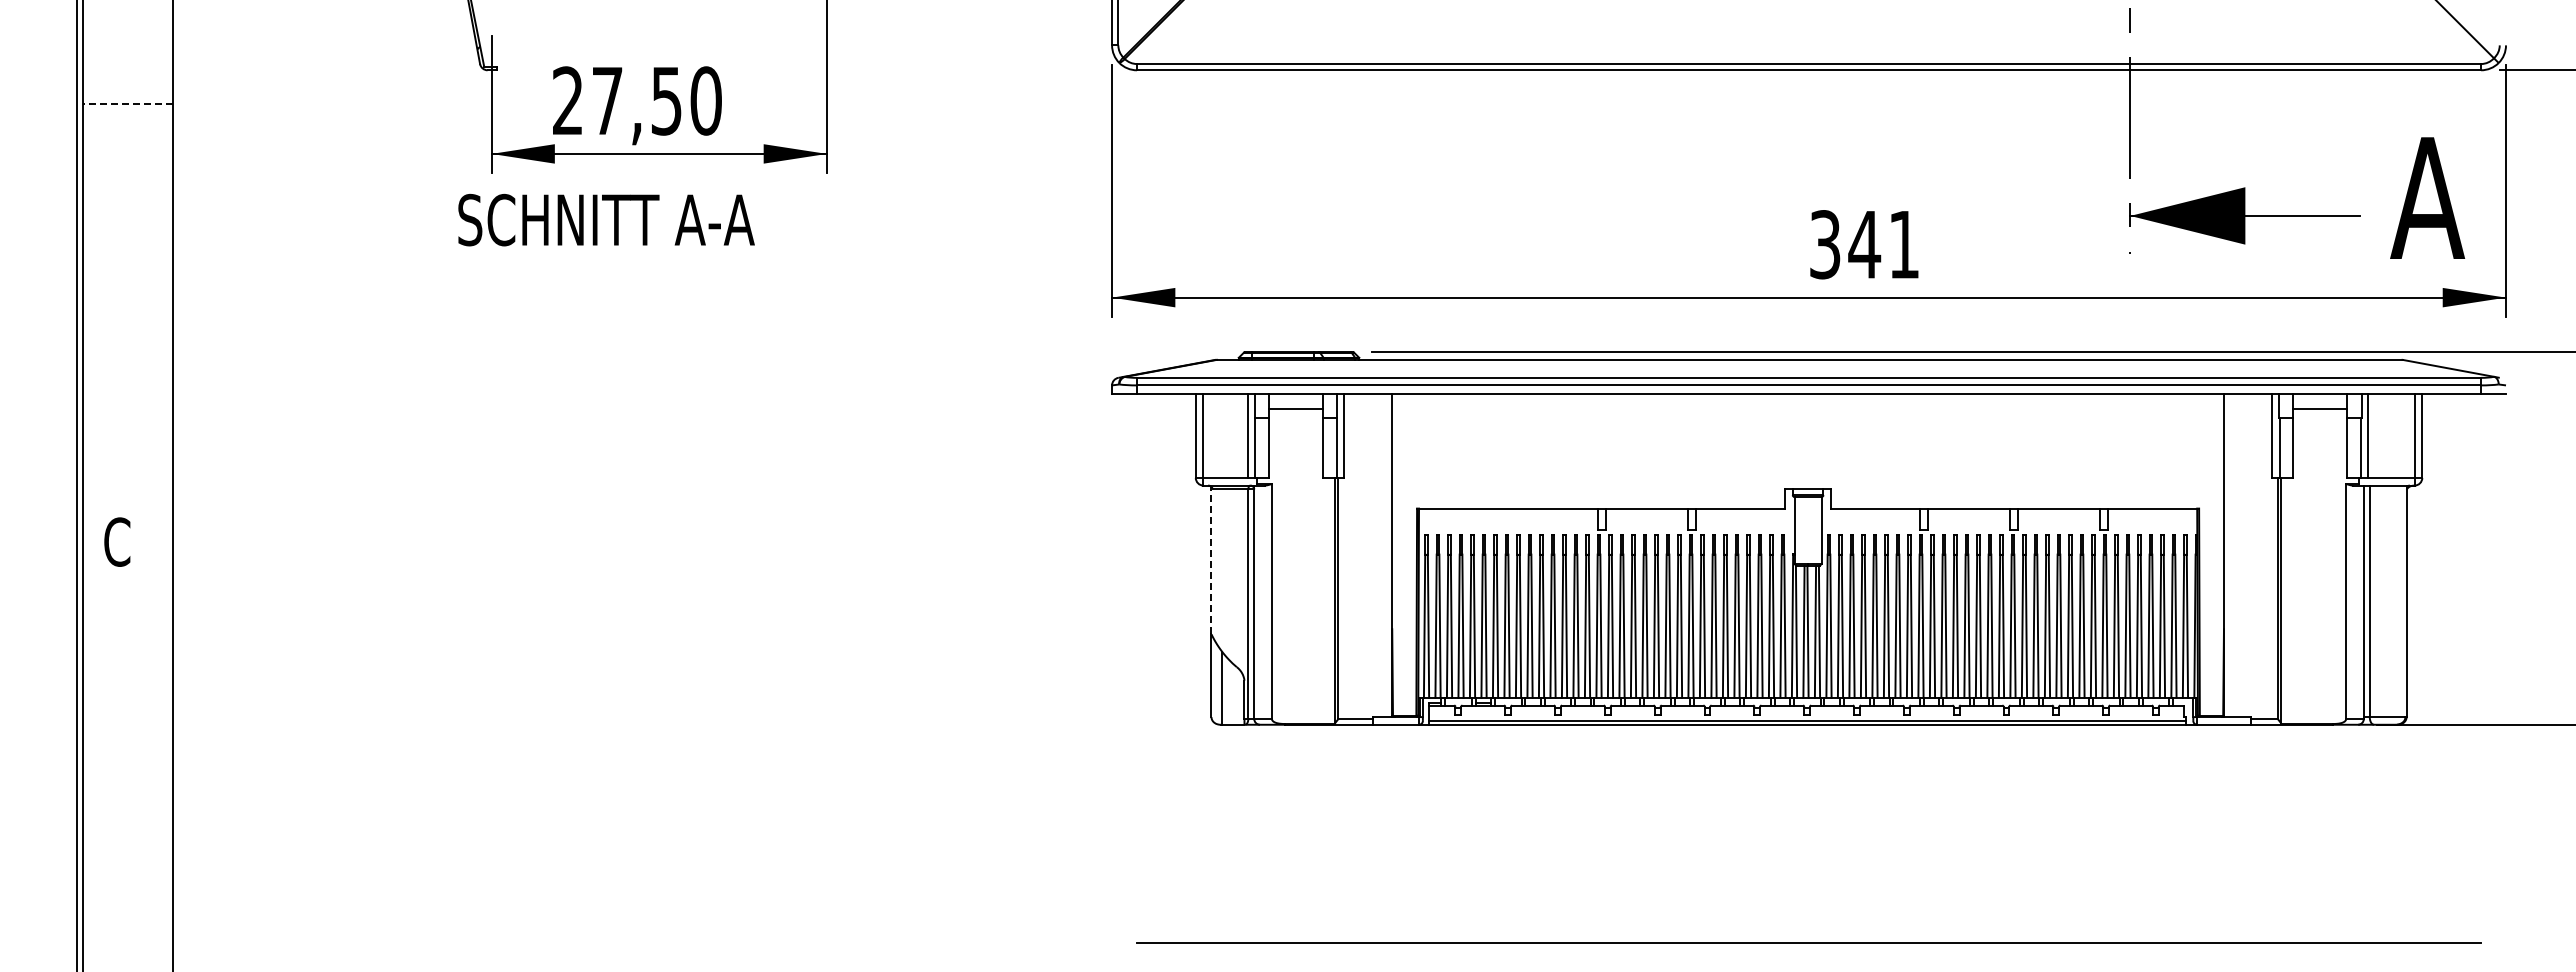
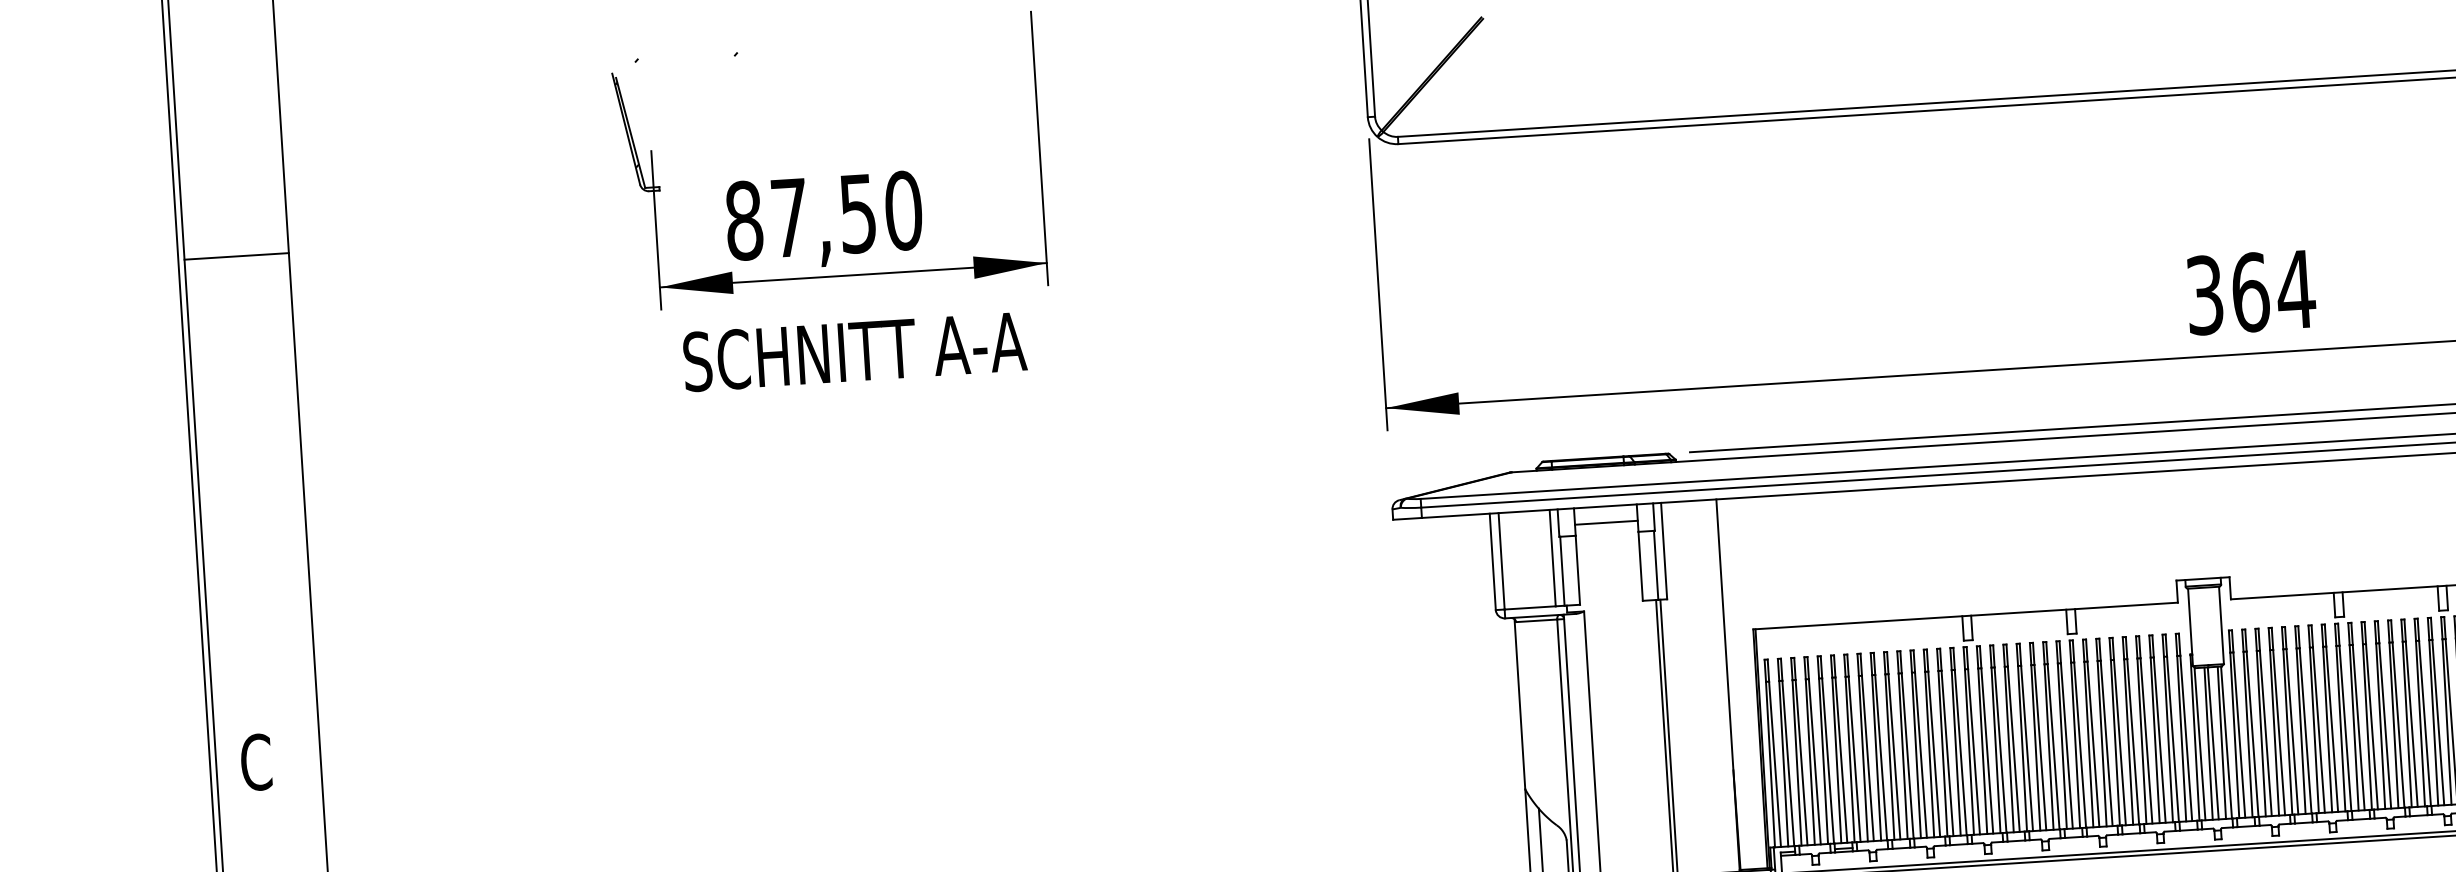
text: (567, 100) -> (743, 220), 27,50 -> 87,50
line: (127, 104) -> (236, 256), dashed -> solid
text: (606, 219) -> (854, 351), moved
text: (1884, 244) -> (2273, 290), 341 -> 364
line: (1211, 560) -> (1519, 704), dashed -> solid

